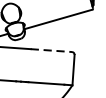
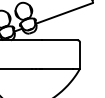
line: (51, 50) -> (60, 40), dashed -> solid

